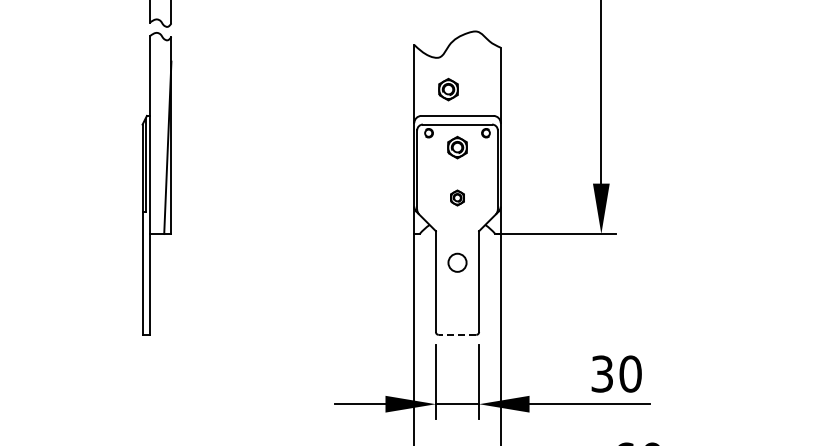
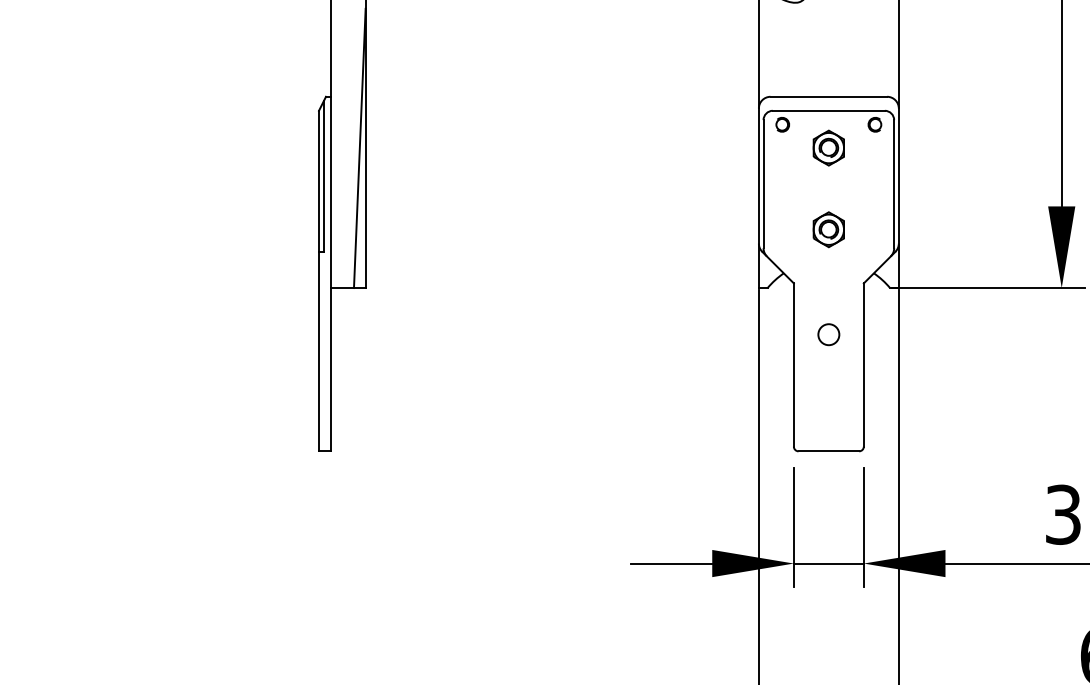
part: (448, 89) -> (814, 54), removed
part: (457, 197) -> (828, 228), size x1.43
circle: (457, 262) -> (828, 334), size x0.71
line: (457, 334) -> (828, 450), dashed -> solid

